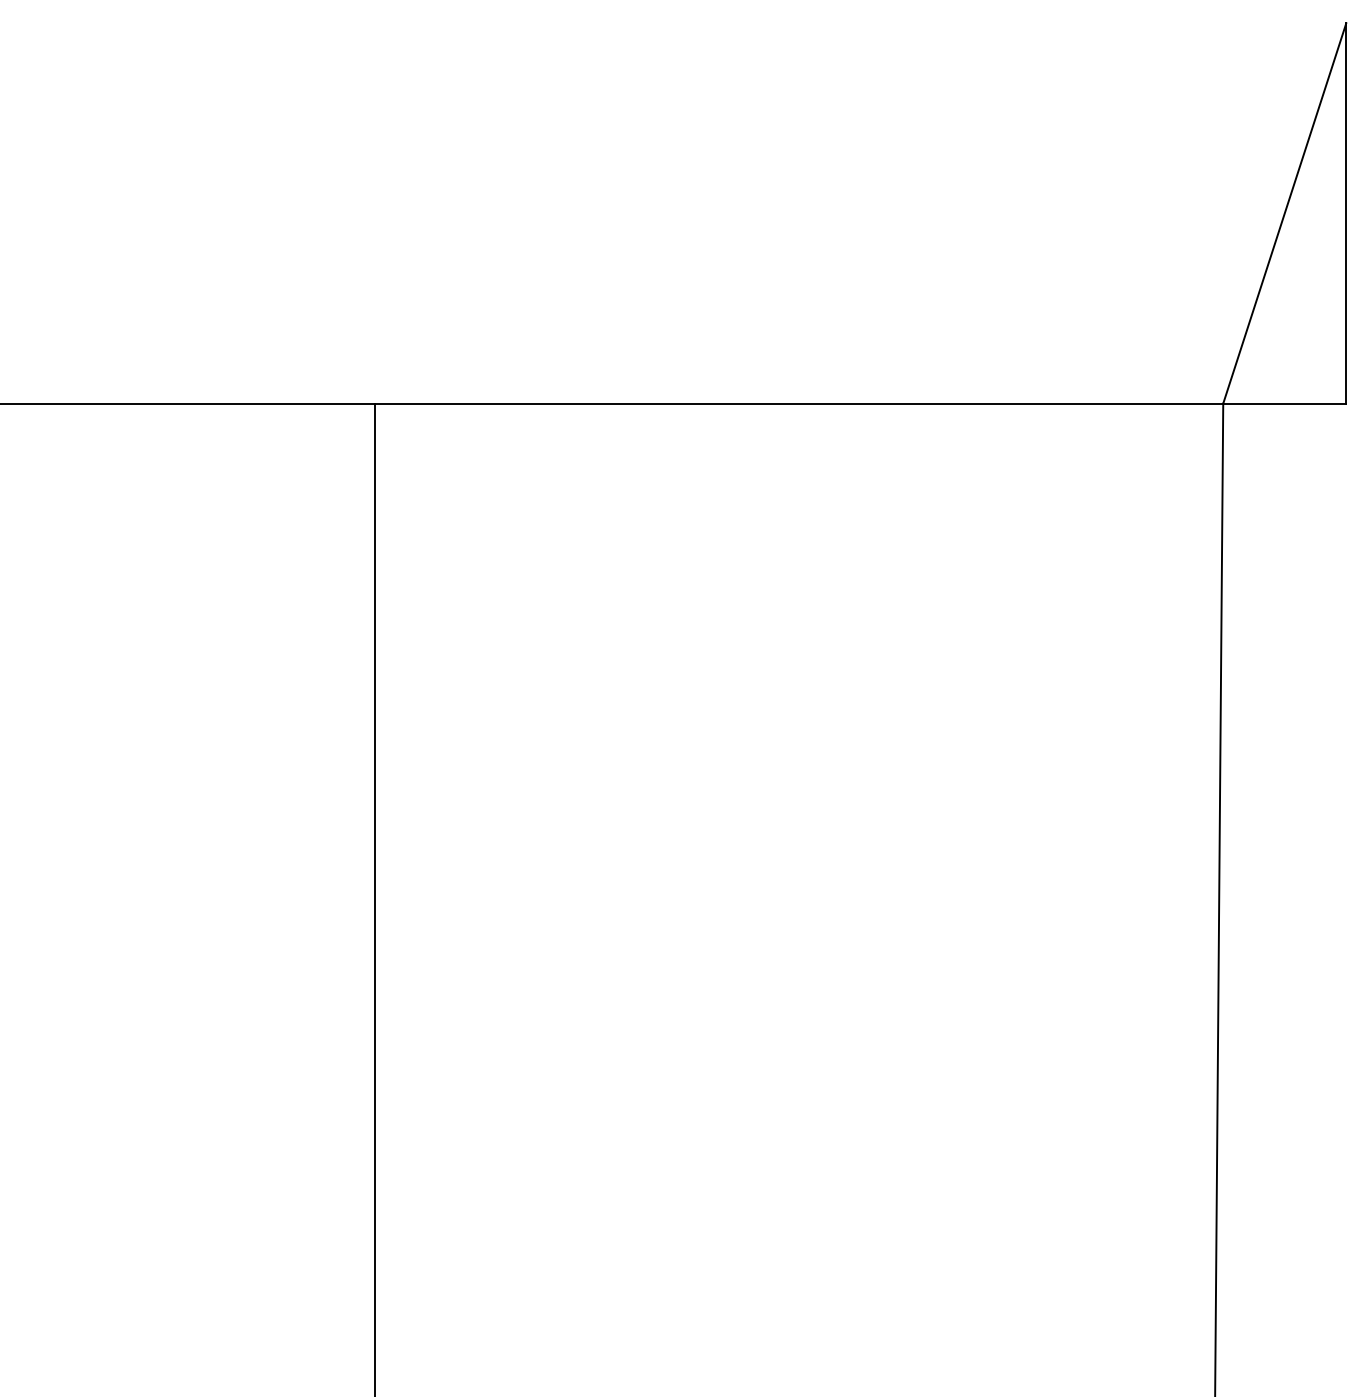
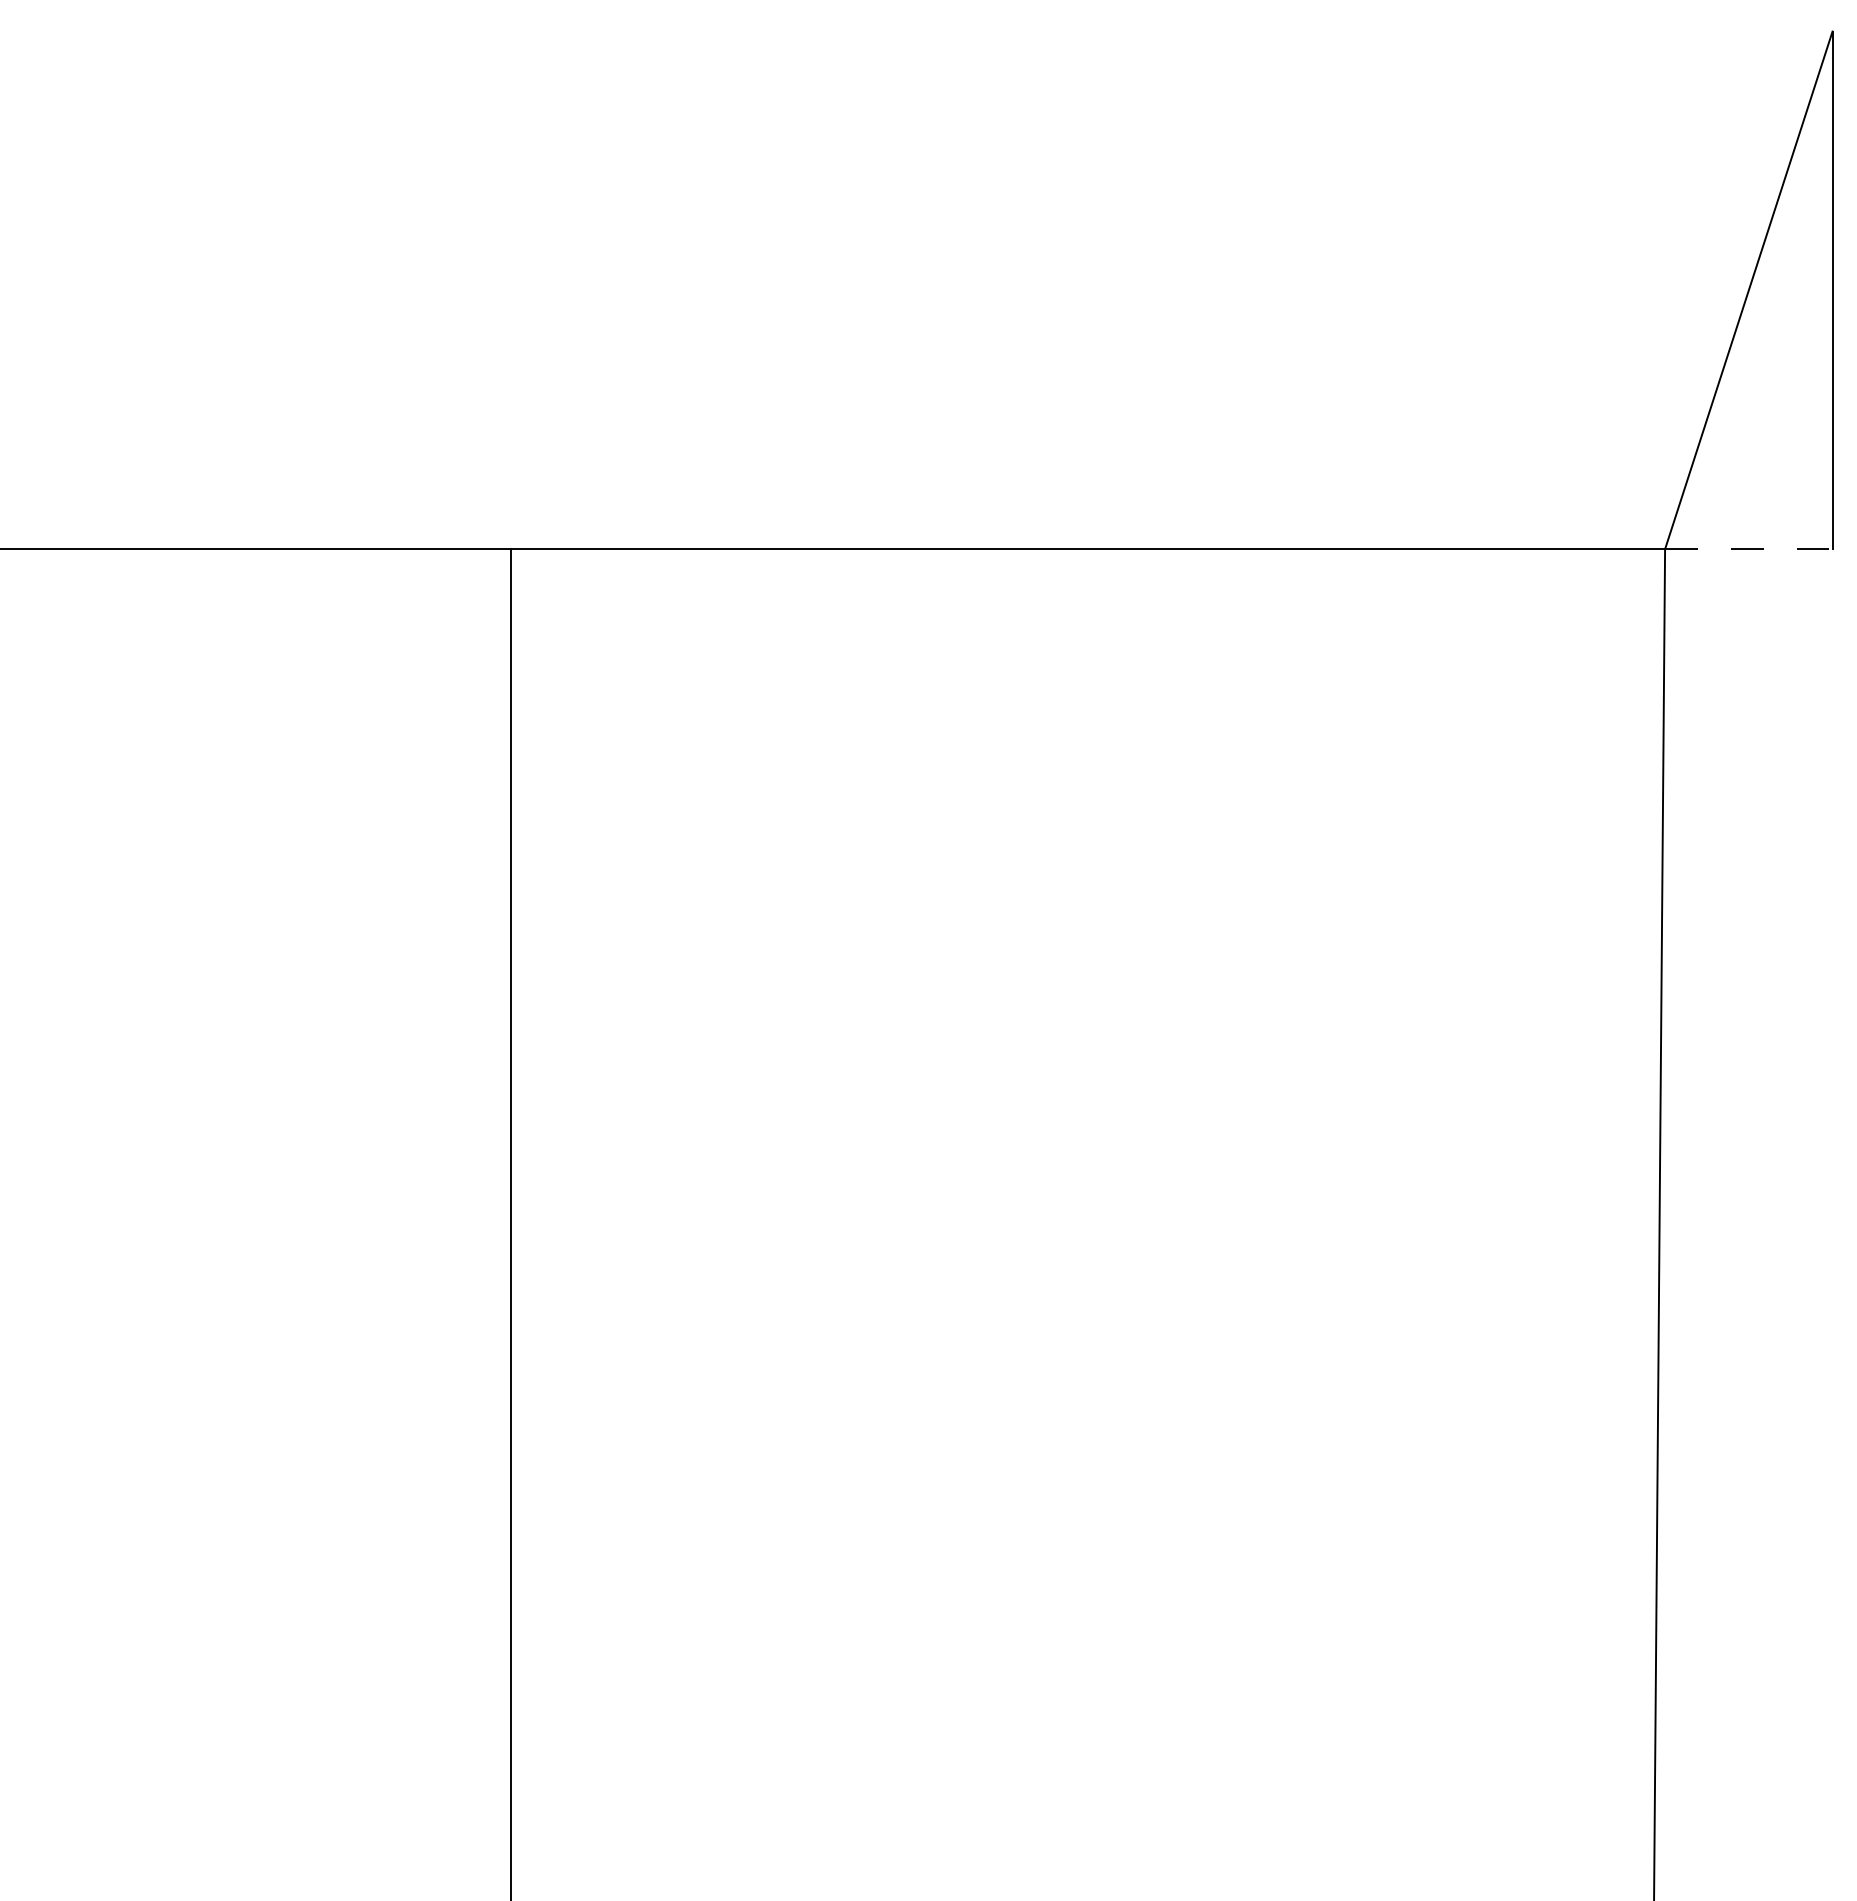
line: (1284, 403) -> (1748, 549), solid -> dashed

